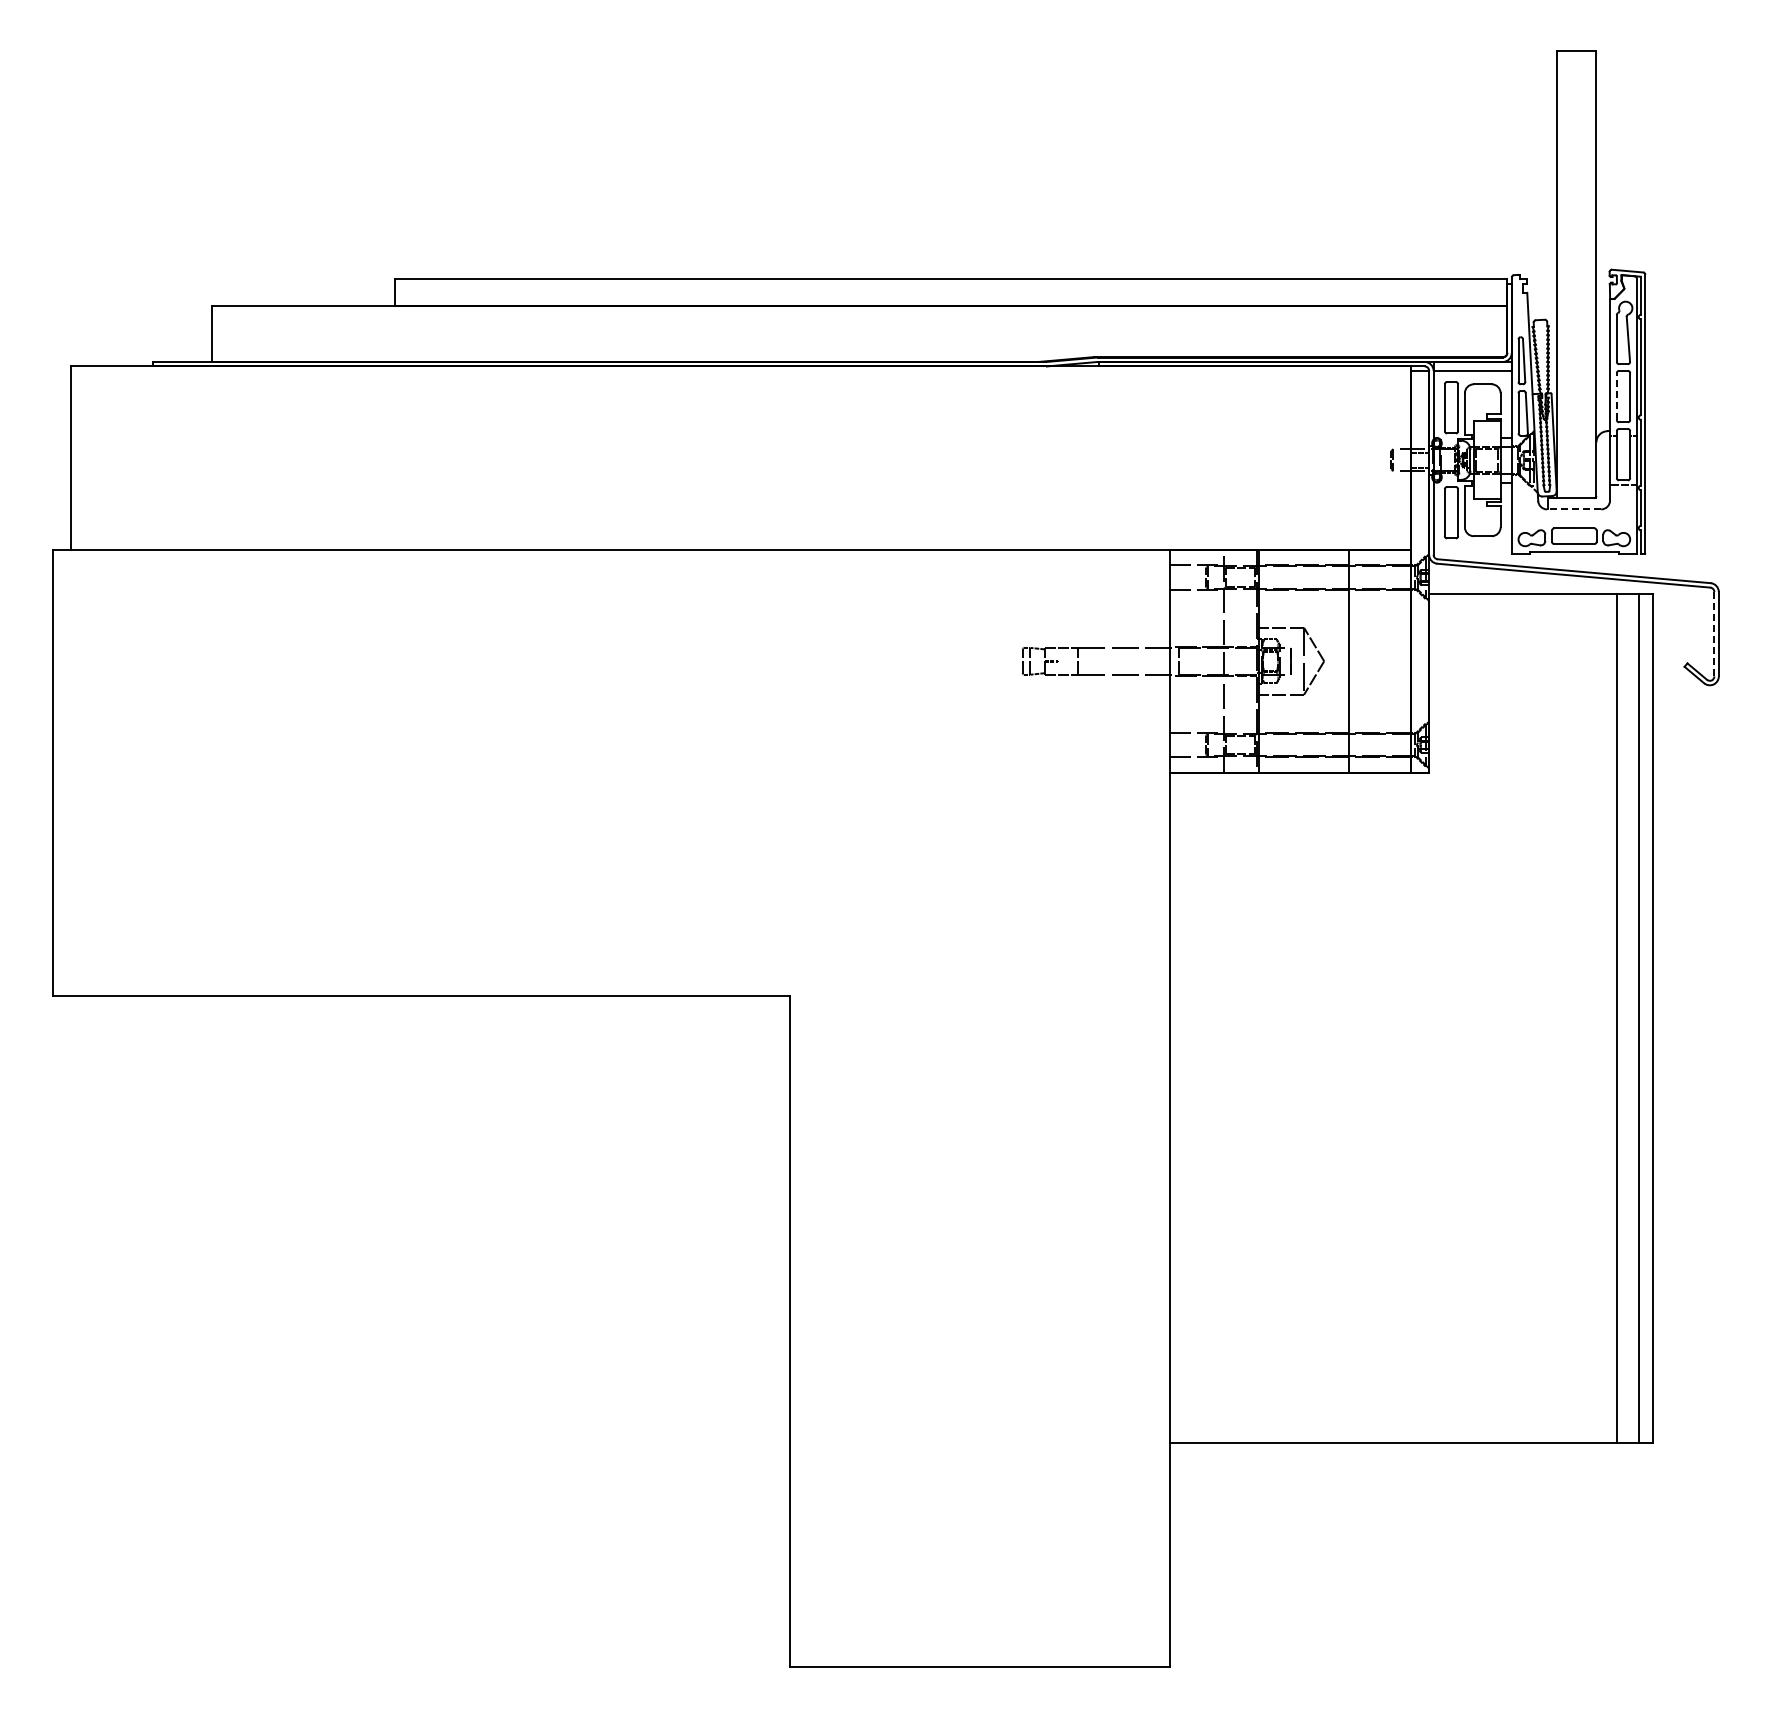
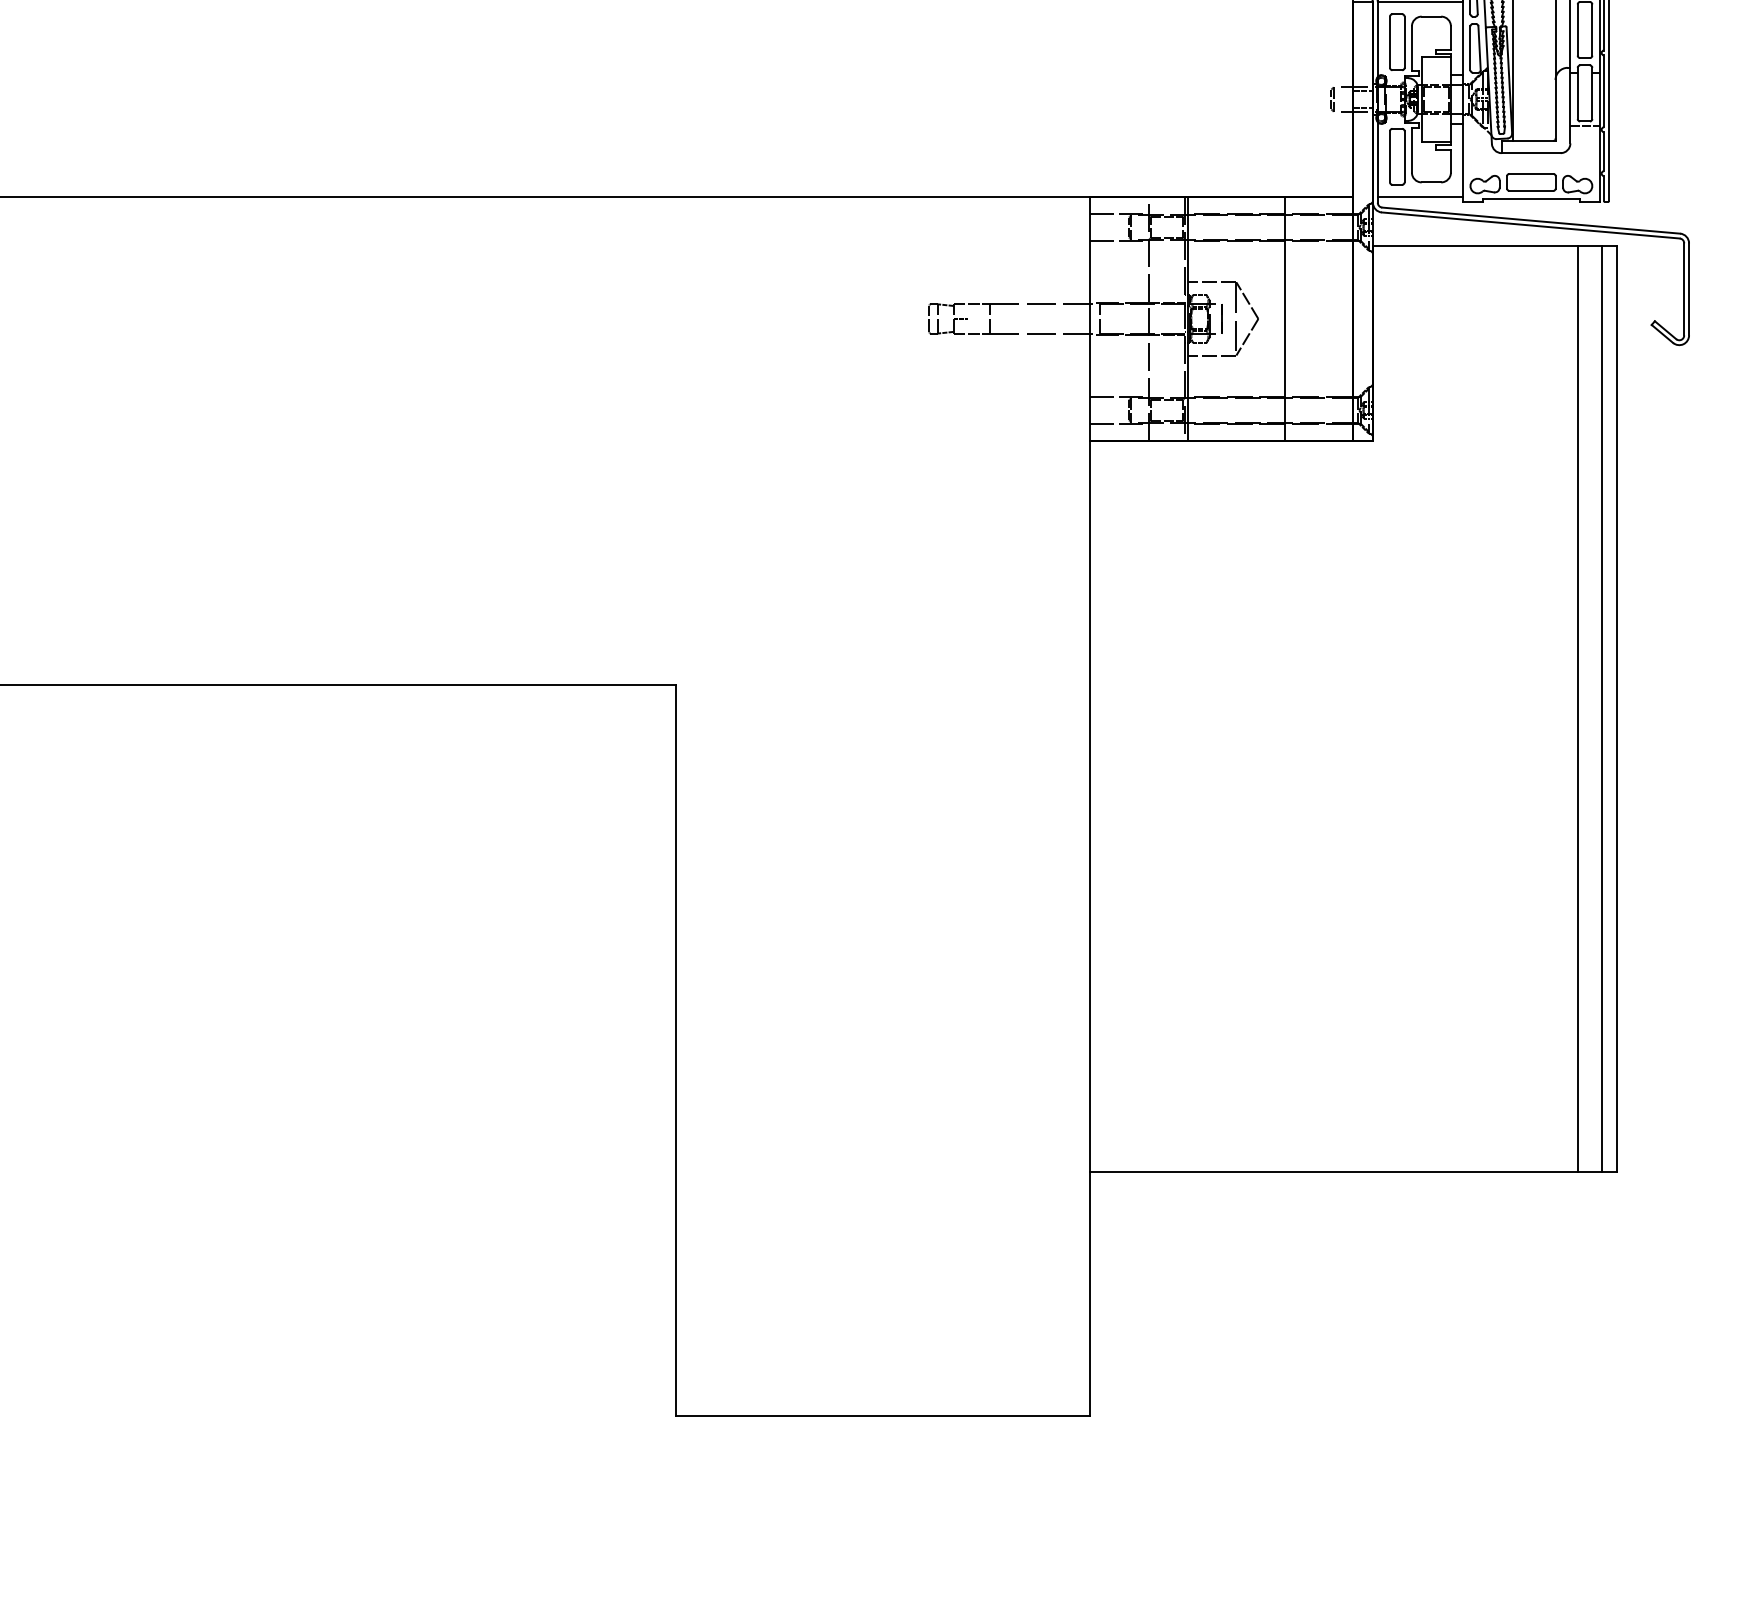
line: (1616, 396) -> (1577, 29), dashed -> solid
line: (1573, 509) -> (1530, 153), dashed -> solid
line: (1472, 549) -> (1420, 196), added
line: (1714, 634) -> (1684, 289), dashed -> solid

